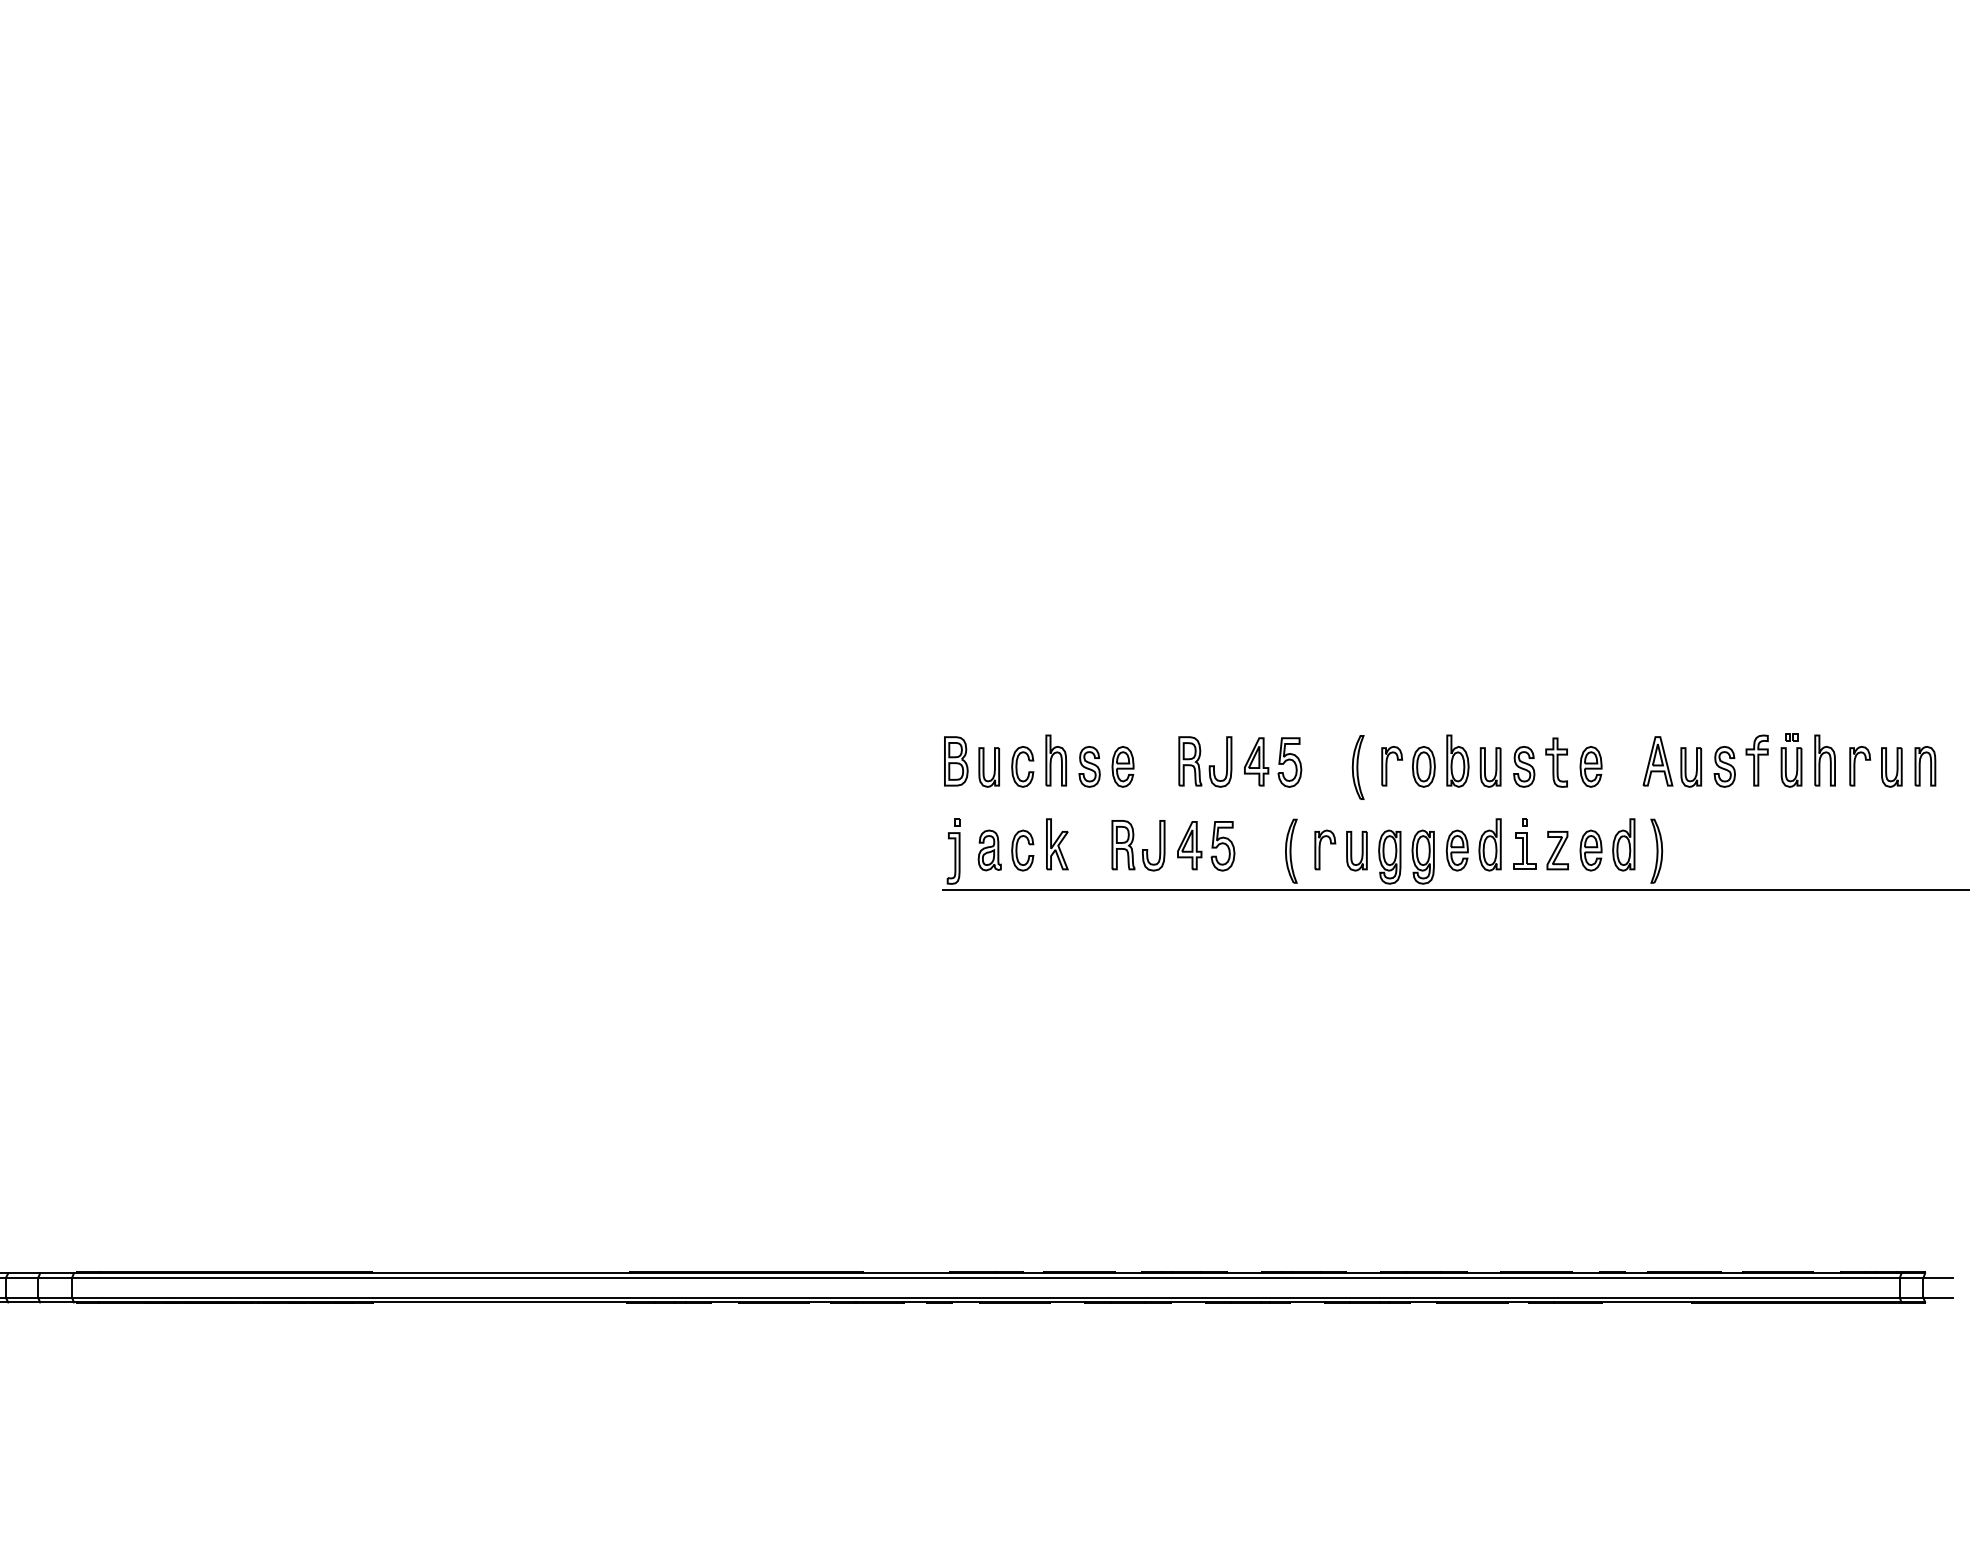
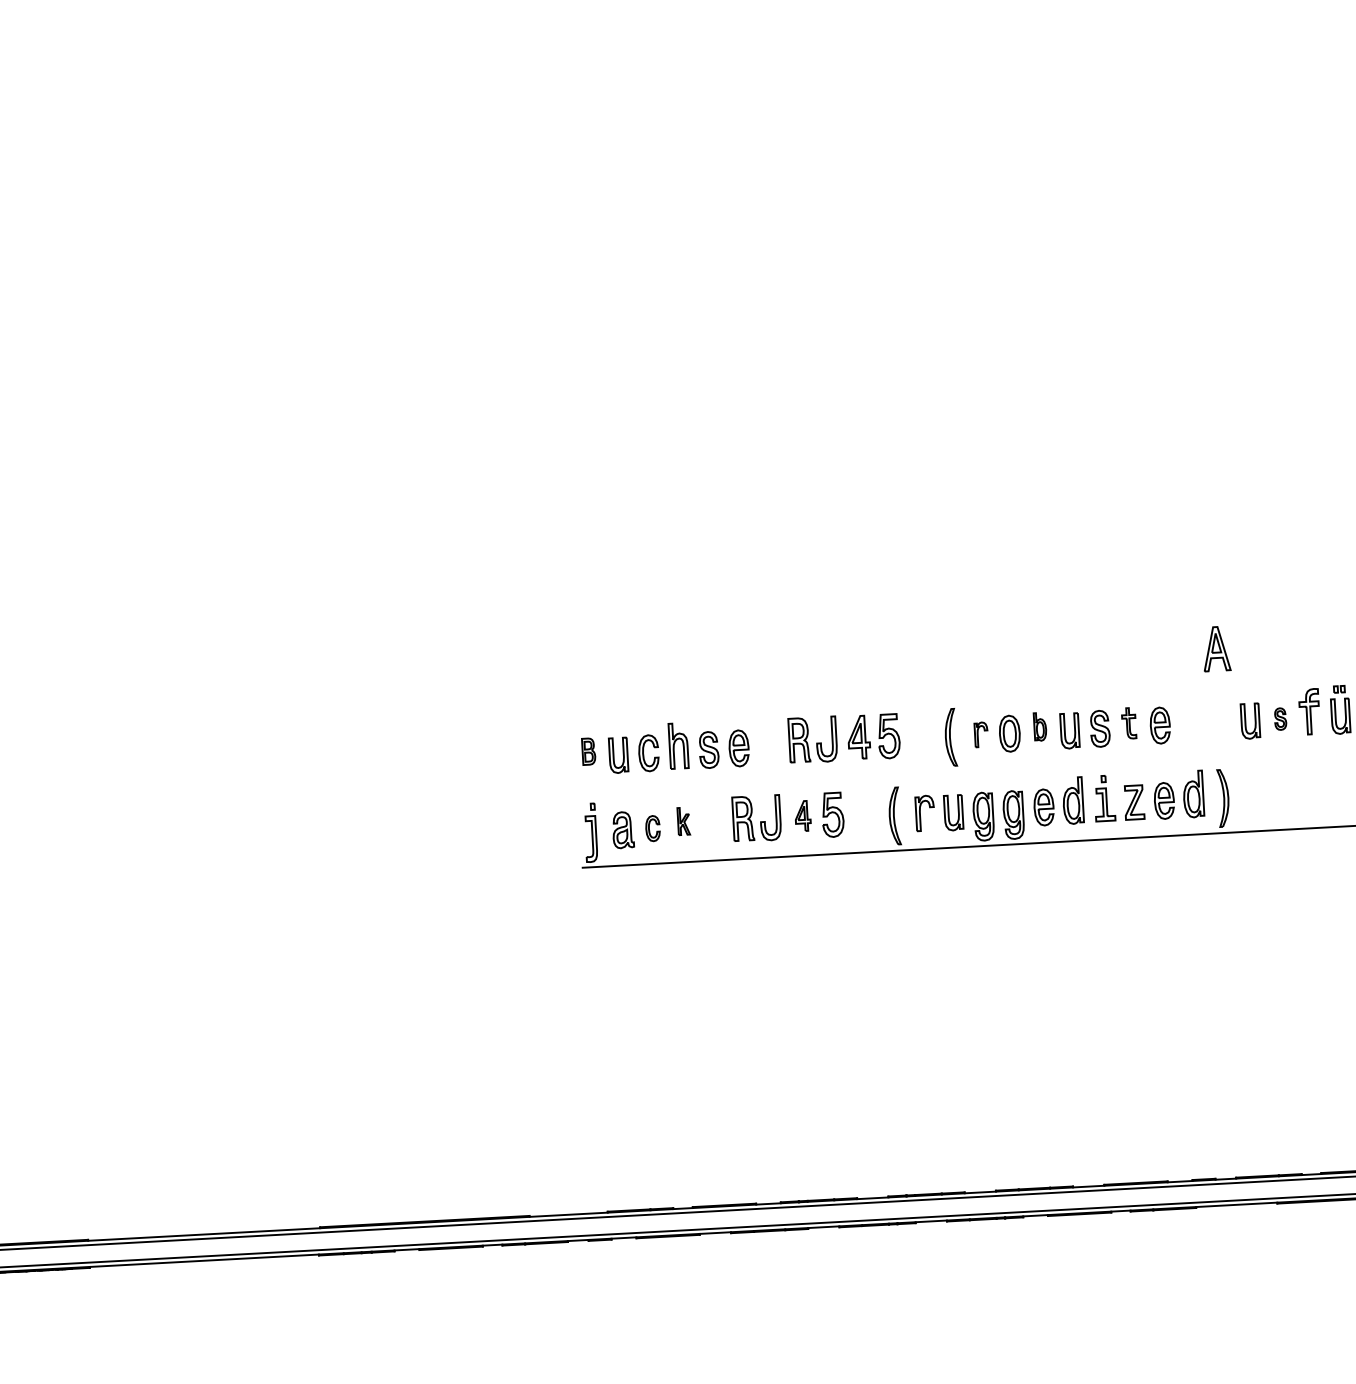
part: (1457, 760) -> (1039, 726), size x0.6
part: (956, 761) -> (588, 751), size x0.6
part: (1657, 761) -> (1216, 649), moved
part: (1556, 762) -> (1128, 723), size x0.7
part: (1392, 766) -> (981, 734), size x0.7
part: (1724, 766) -> (1280, 718), size x0.6
part: (1057, 844) -> (683, 821), size x0.6
part: (1189, 845) -> (802, 815), size x0.7
part: (1022, 850) -> (652, 828), size x0.7

